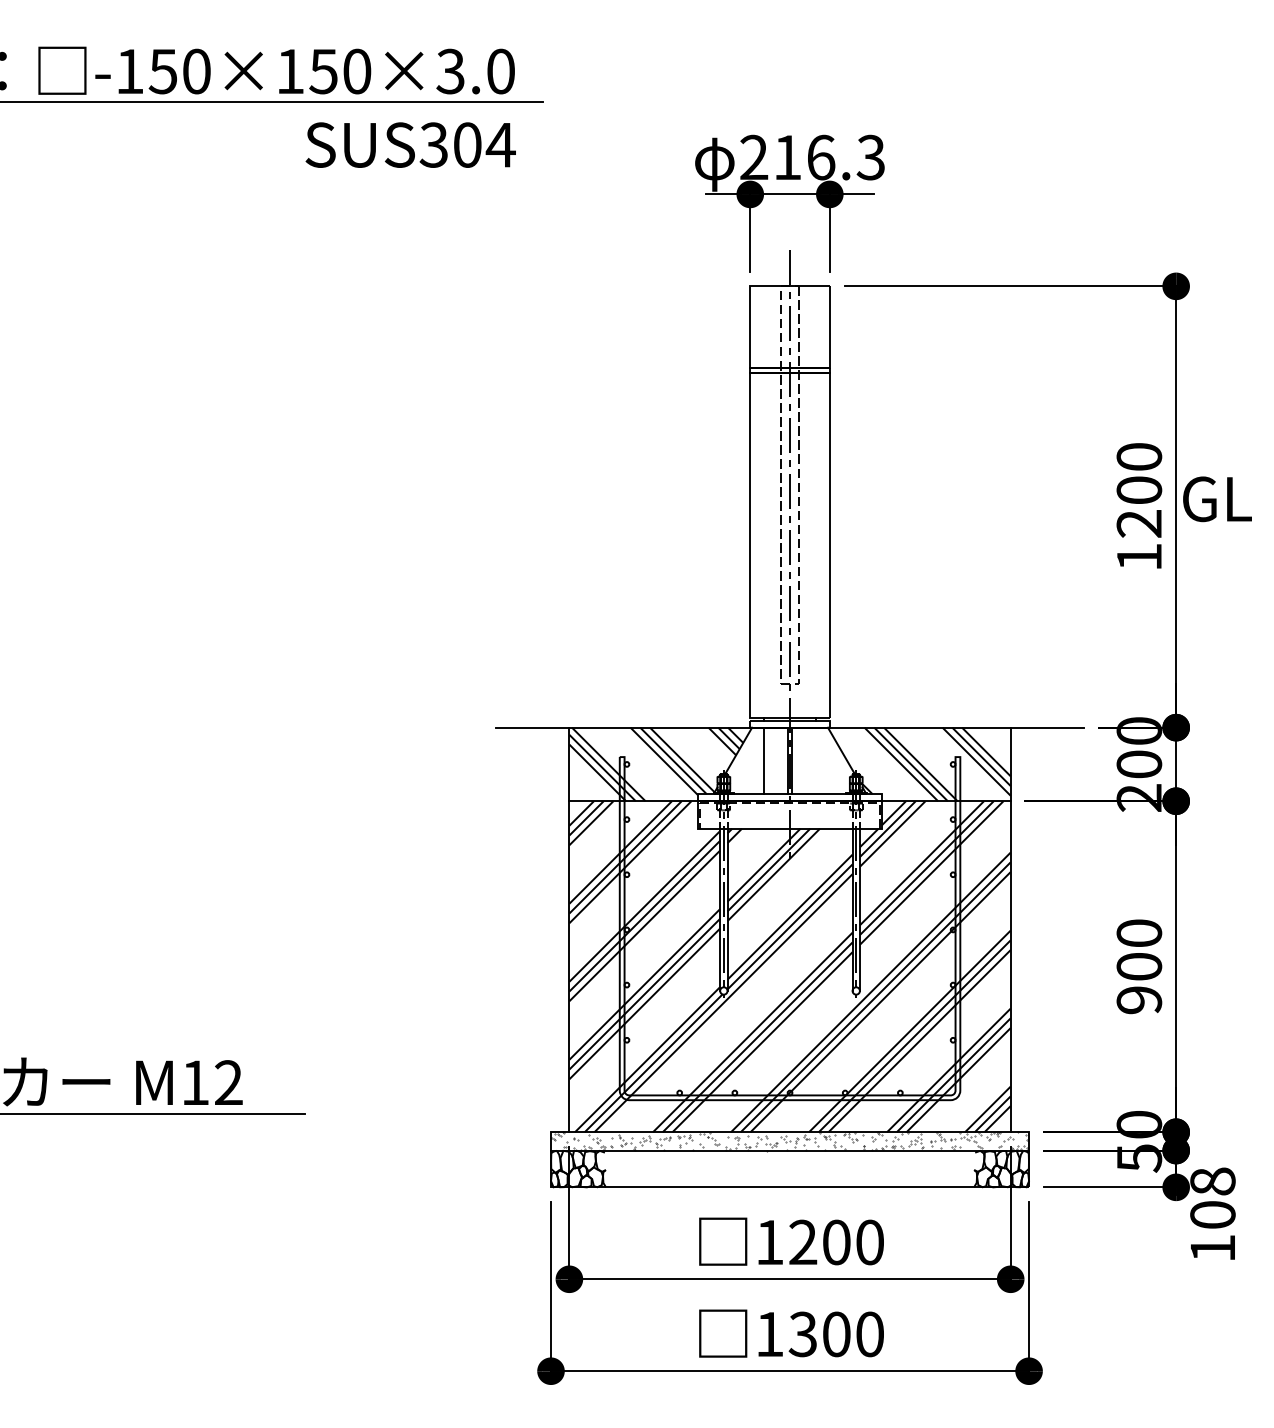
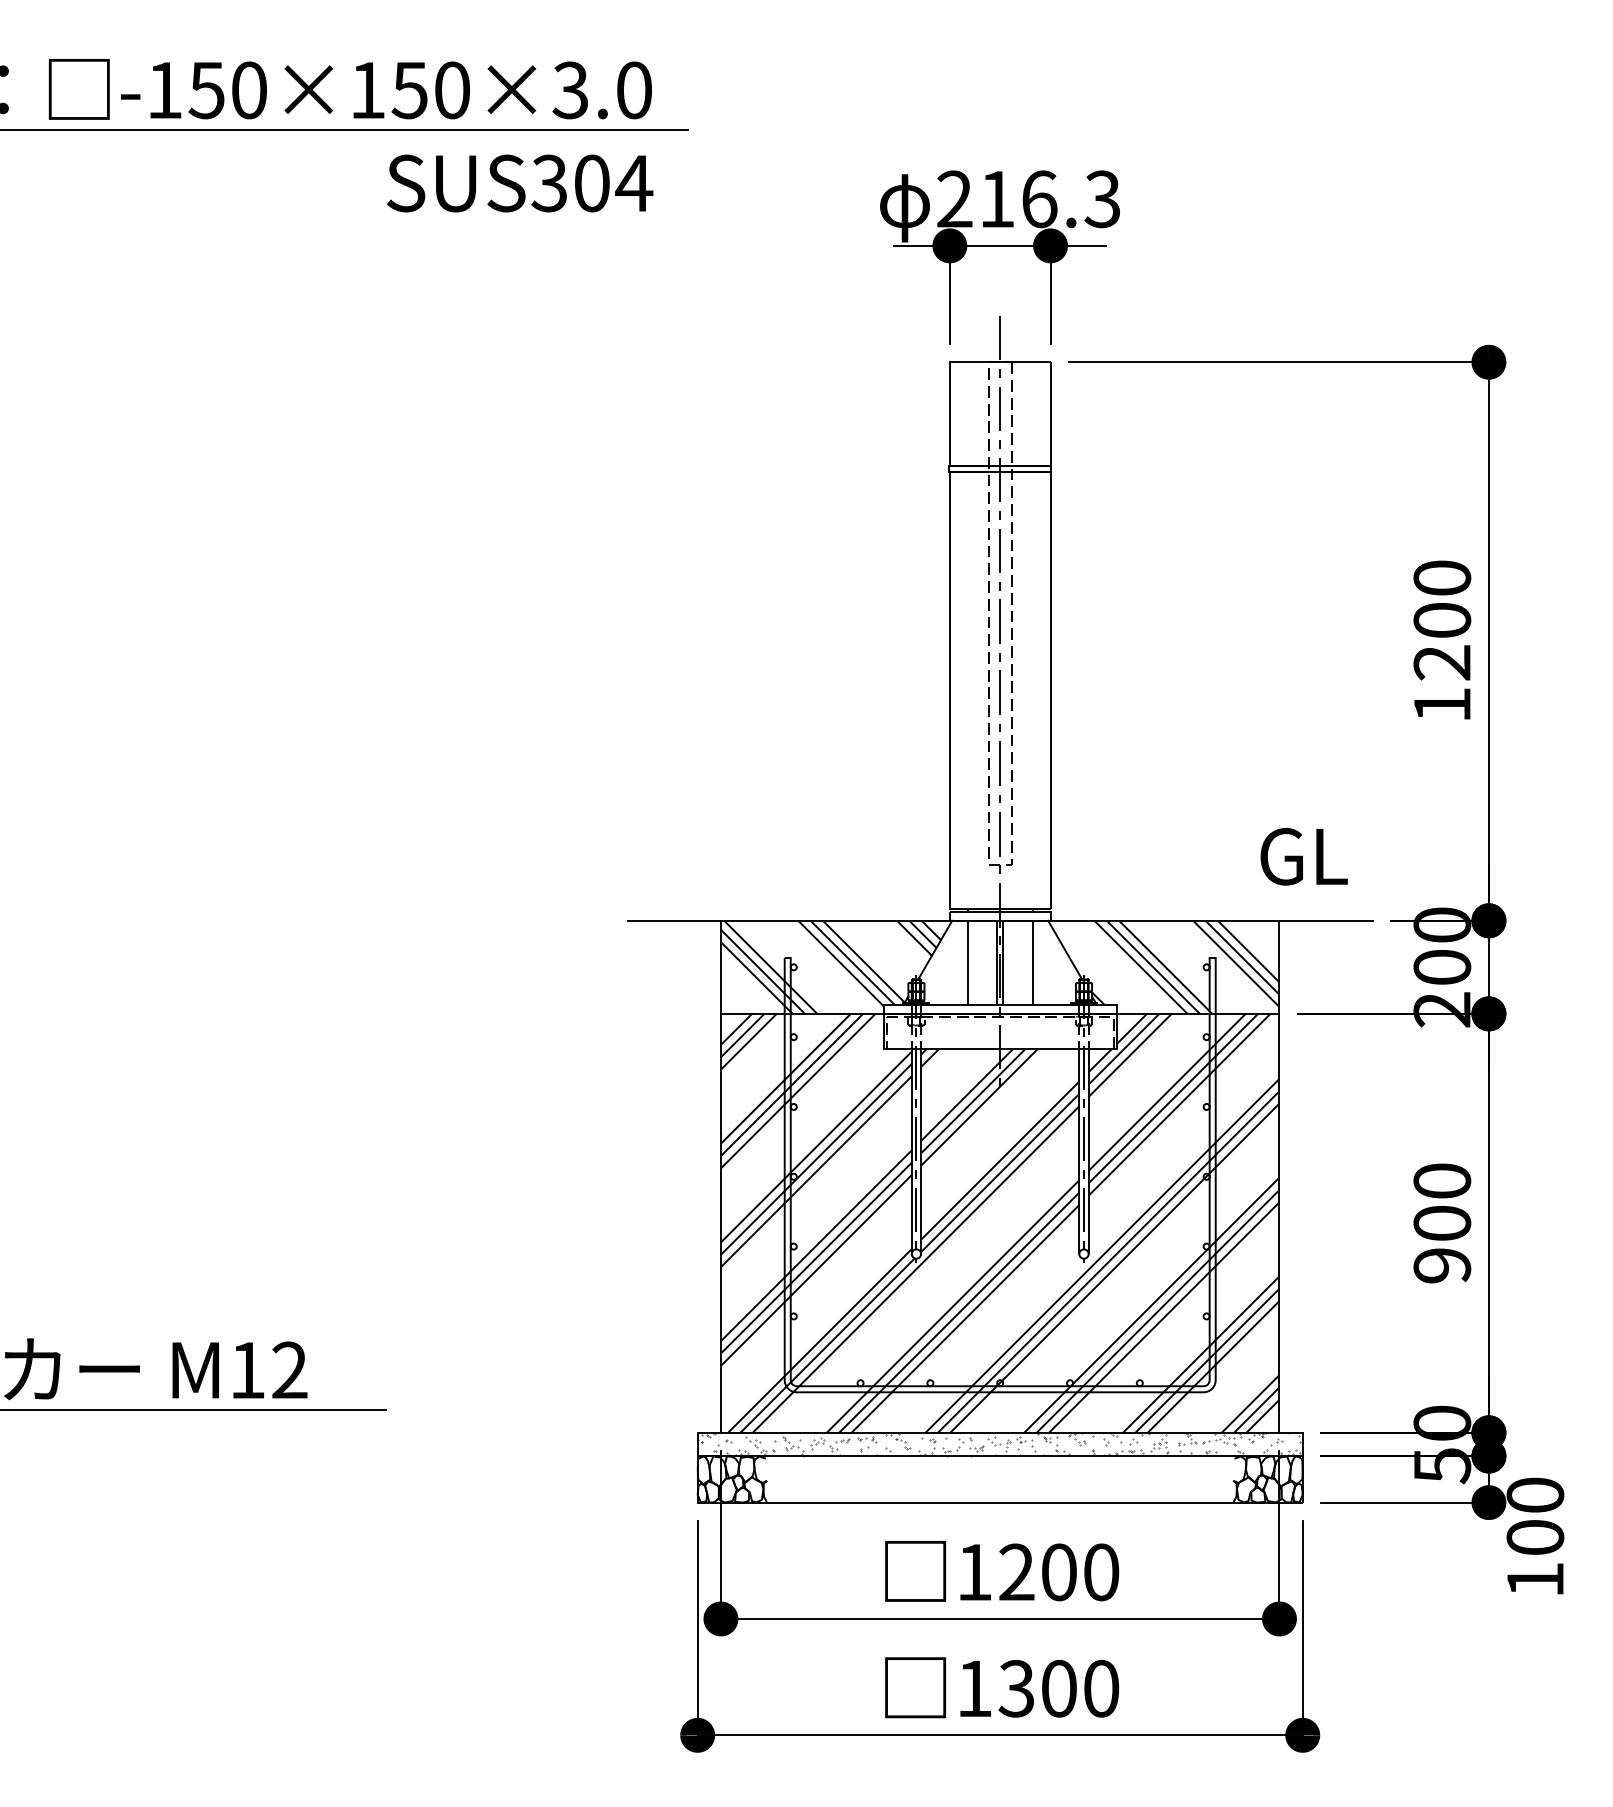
text: (1216, 499) -> (1303, 856), moved
line: (815, 760) -> (1032, 962), added
text: (1212, 1180) -> (1535, 1494), 108 -> 100

